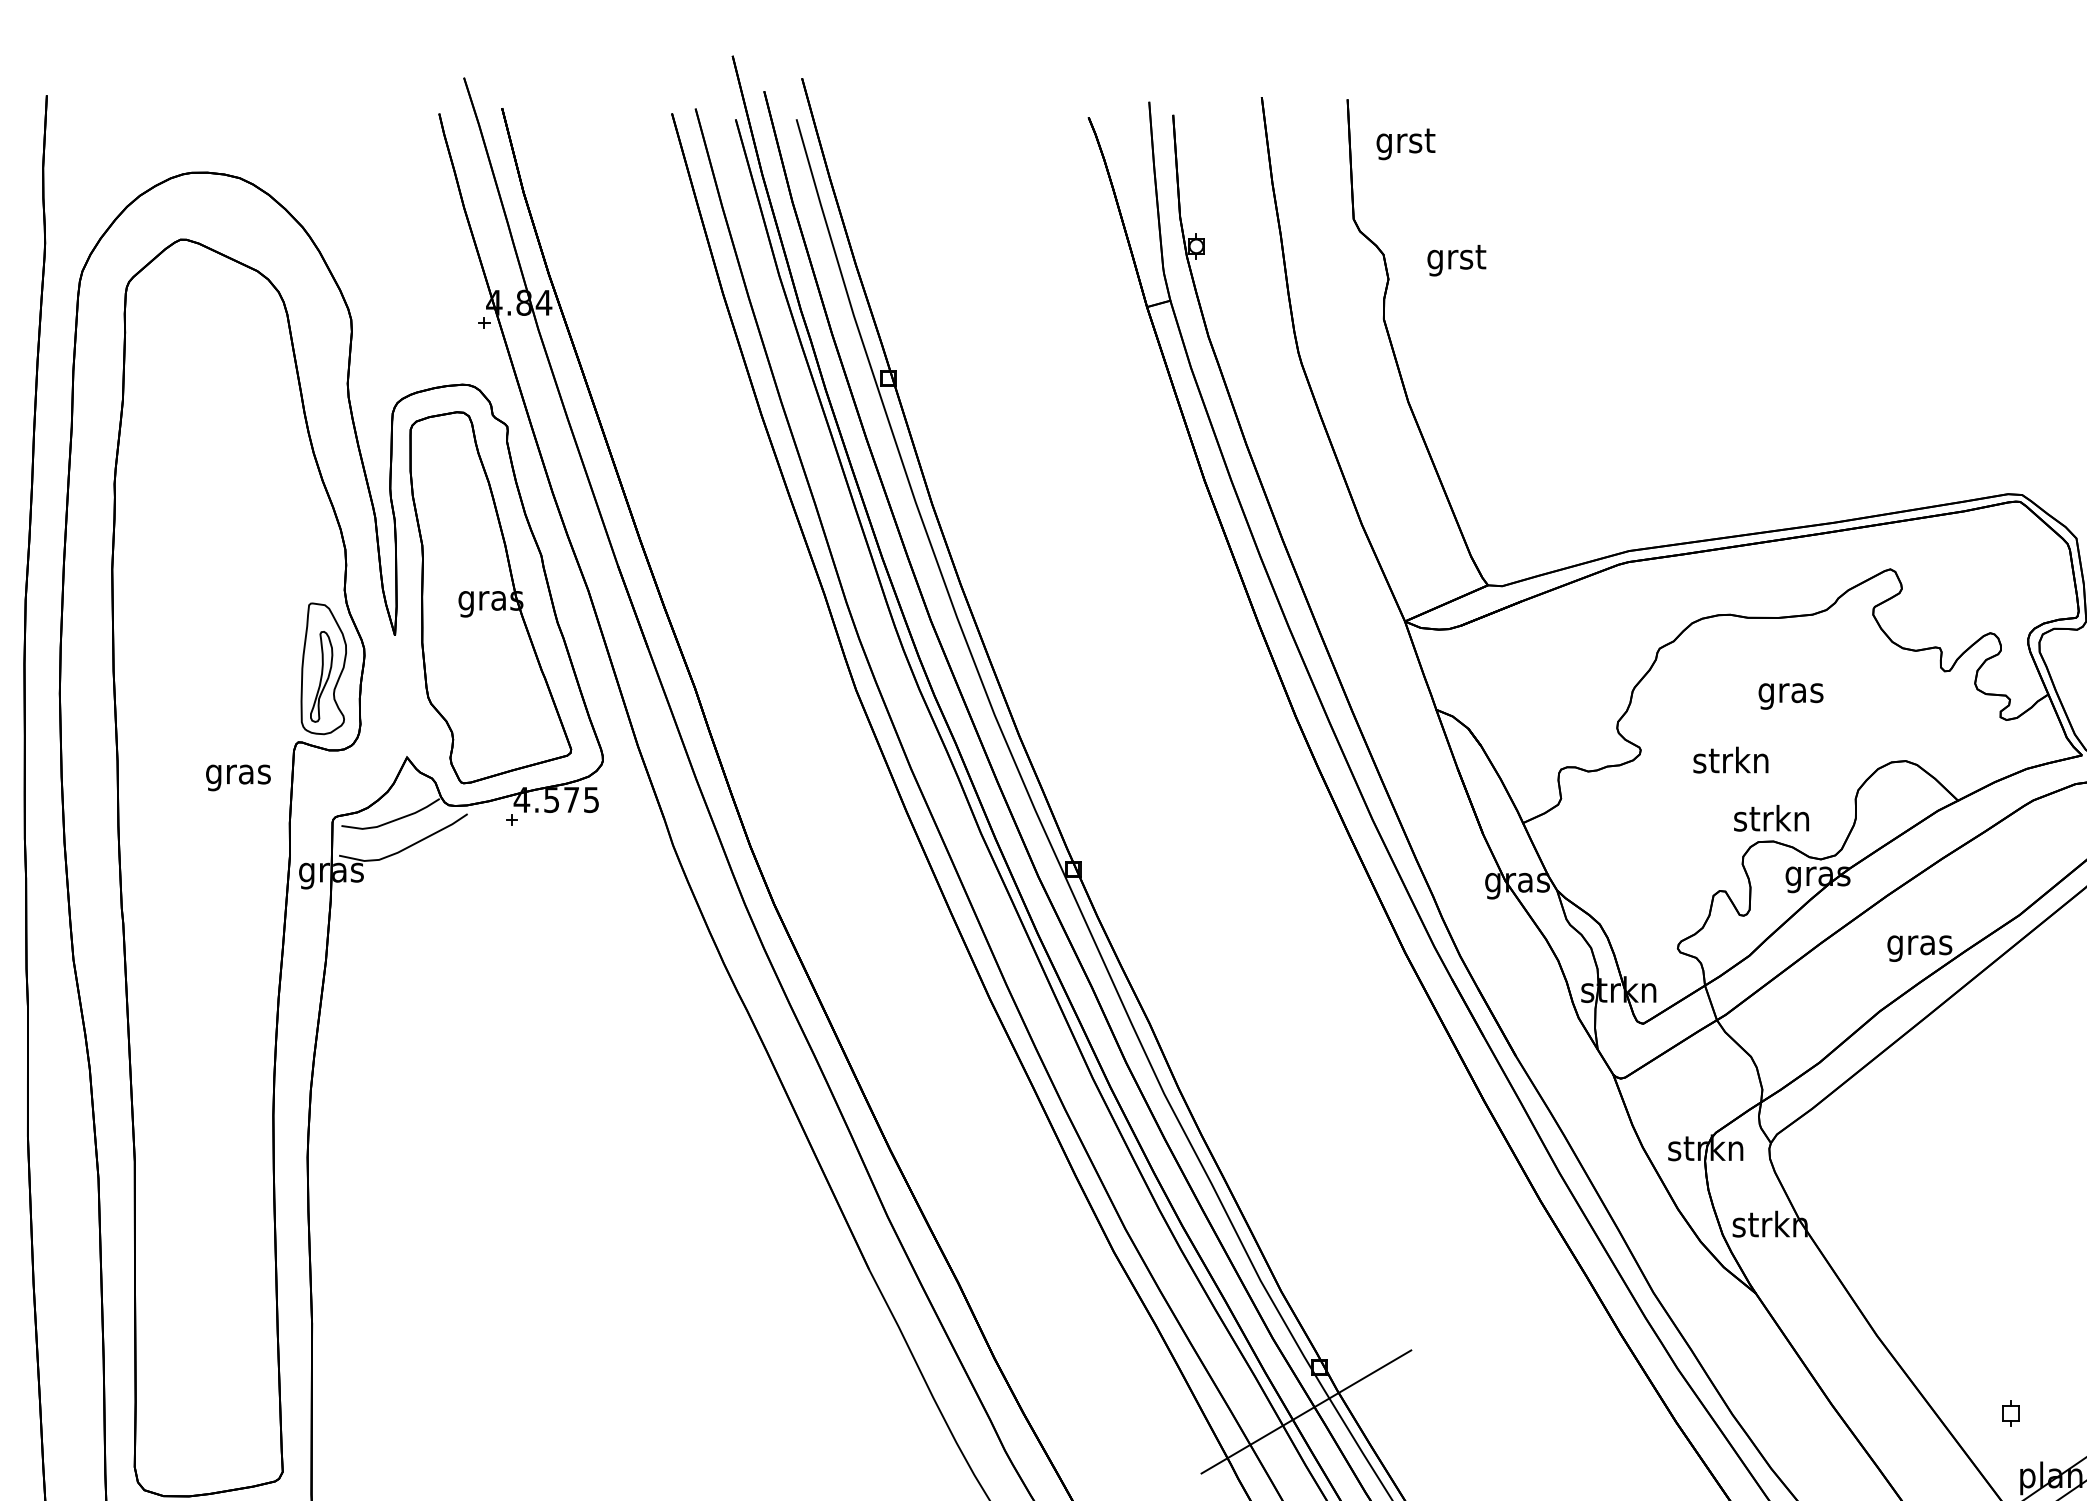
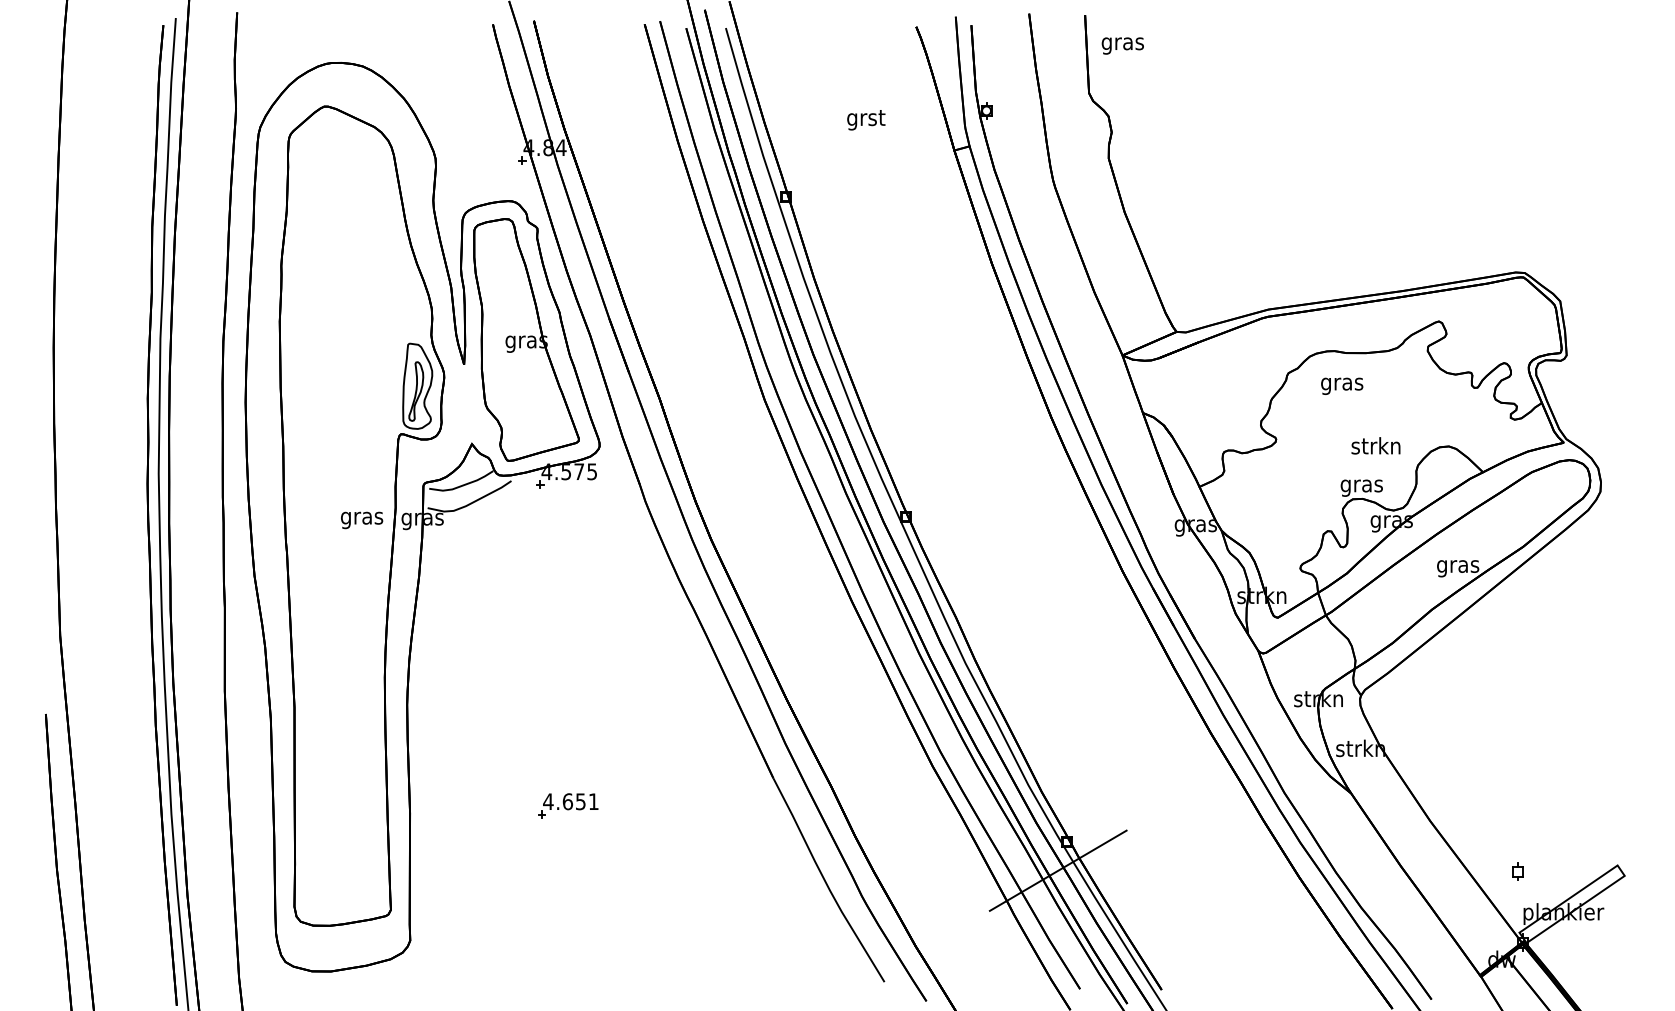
text: (1404, 144) -> (1122, 44), grst -> gras
text: (1457, 261) -> (866, 120), moved
text: (1791, 695) -> (1342, 385), moved
text: (1730, 759) -> (1375, 445), moved
text: (239, 778) -> (362, 520), moved
text: (1771, 820) -> (1361, 485), strkn -> gras
part: (555, 1311) -> (568, 805), added

